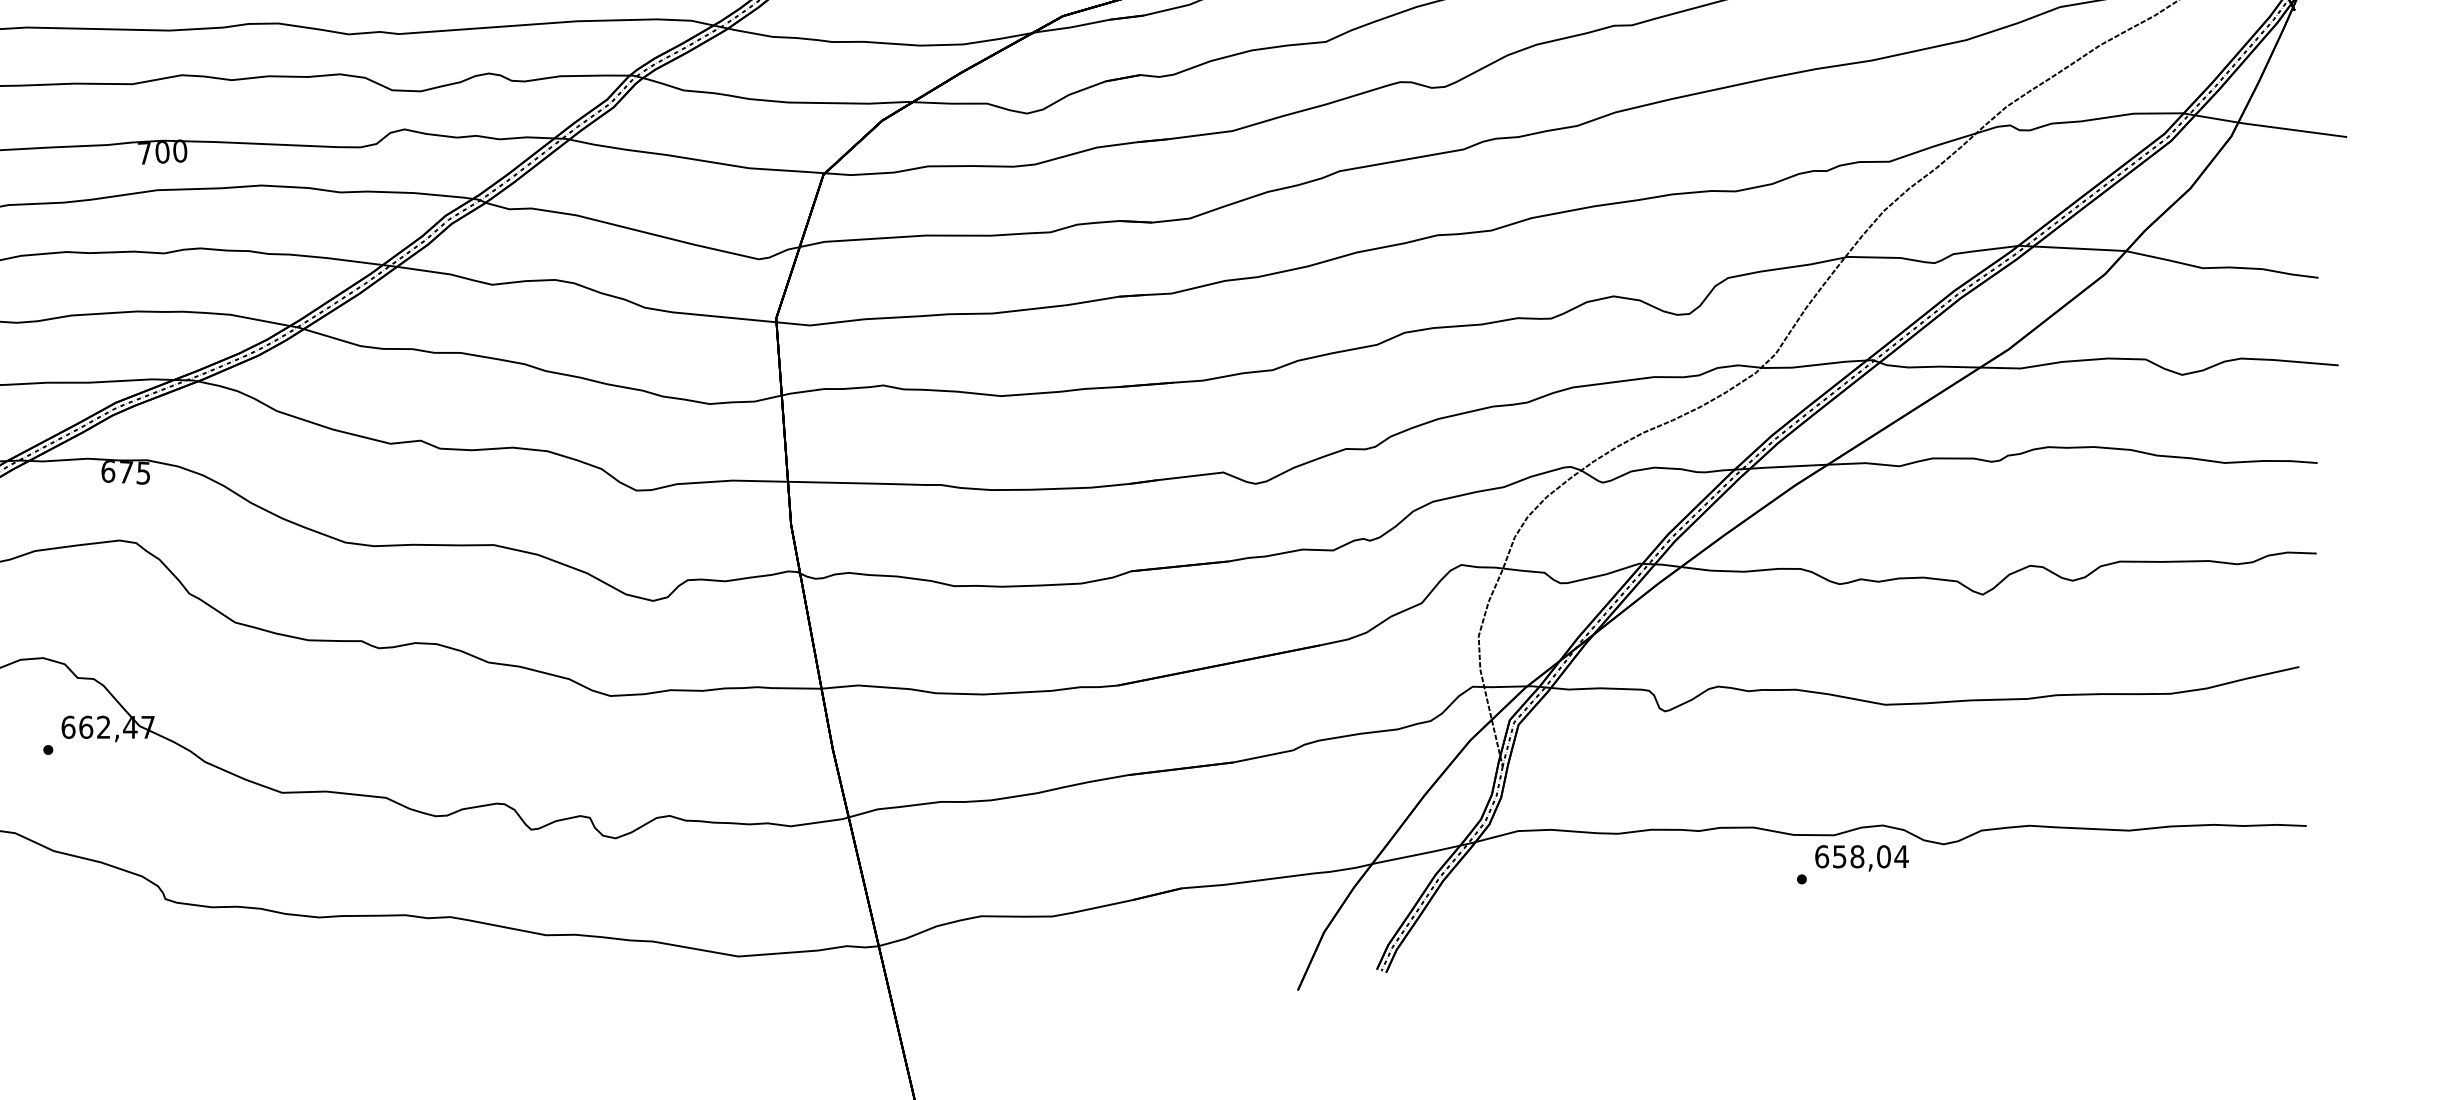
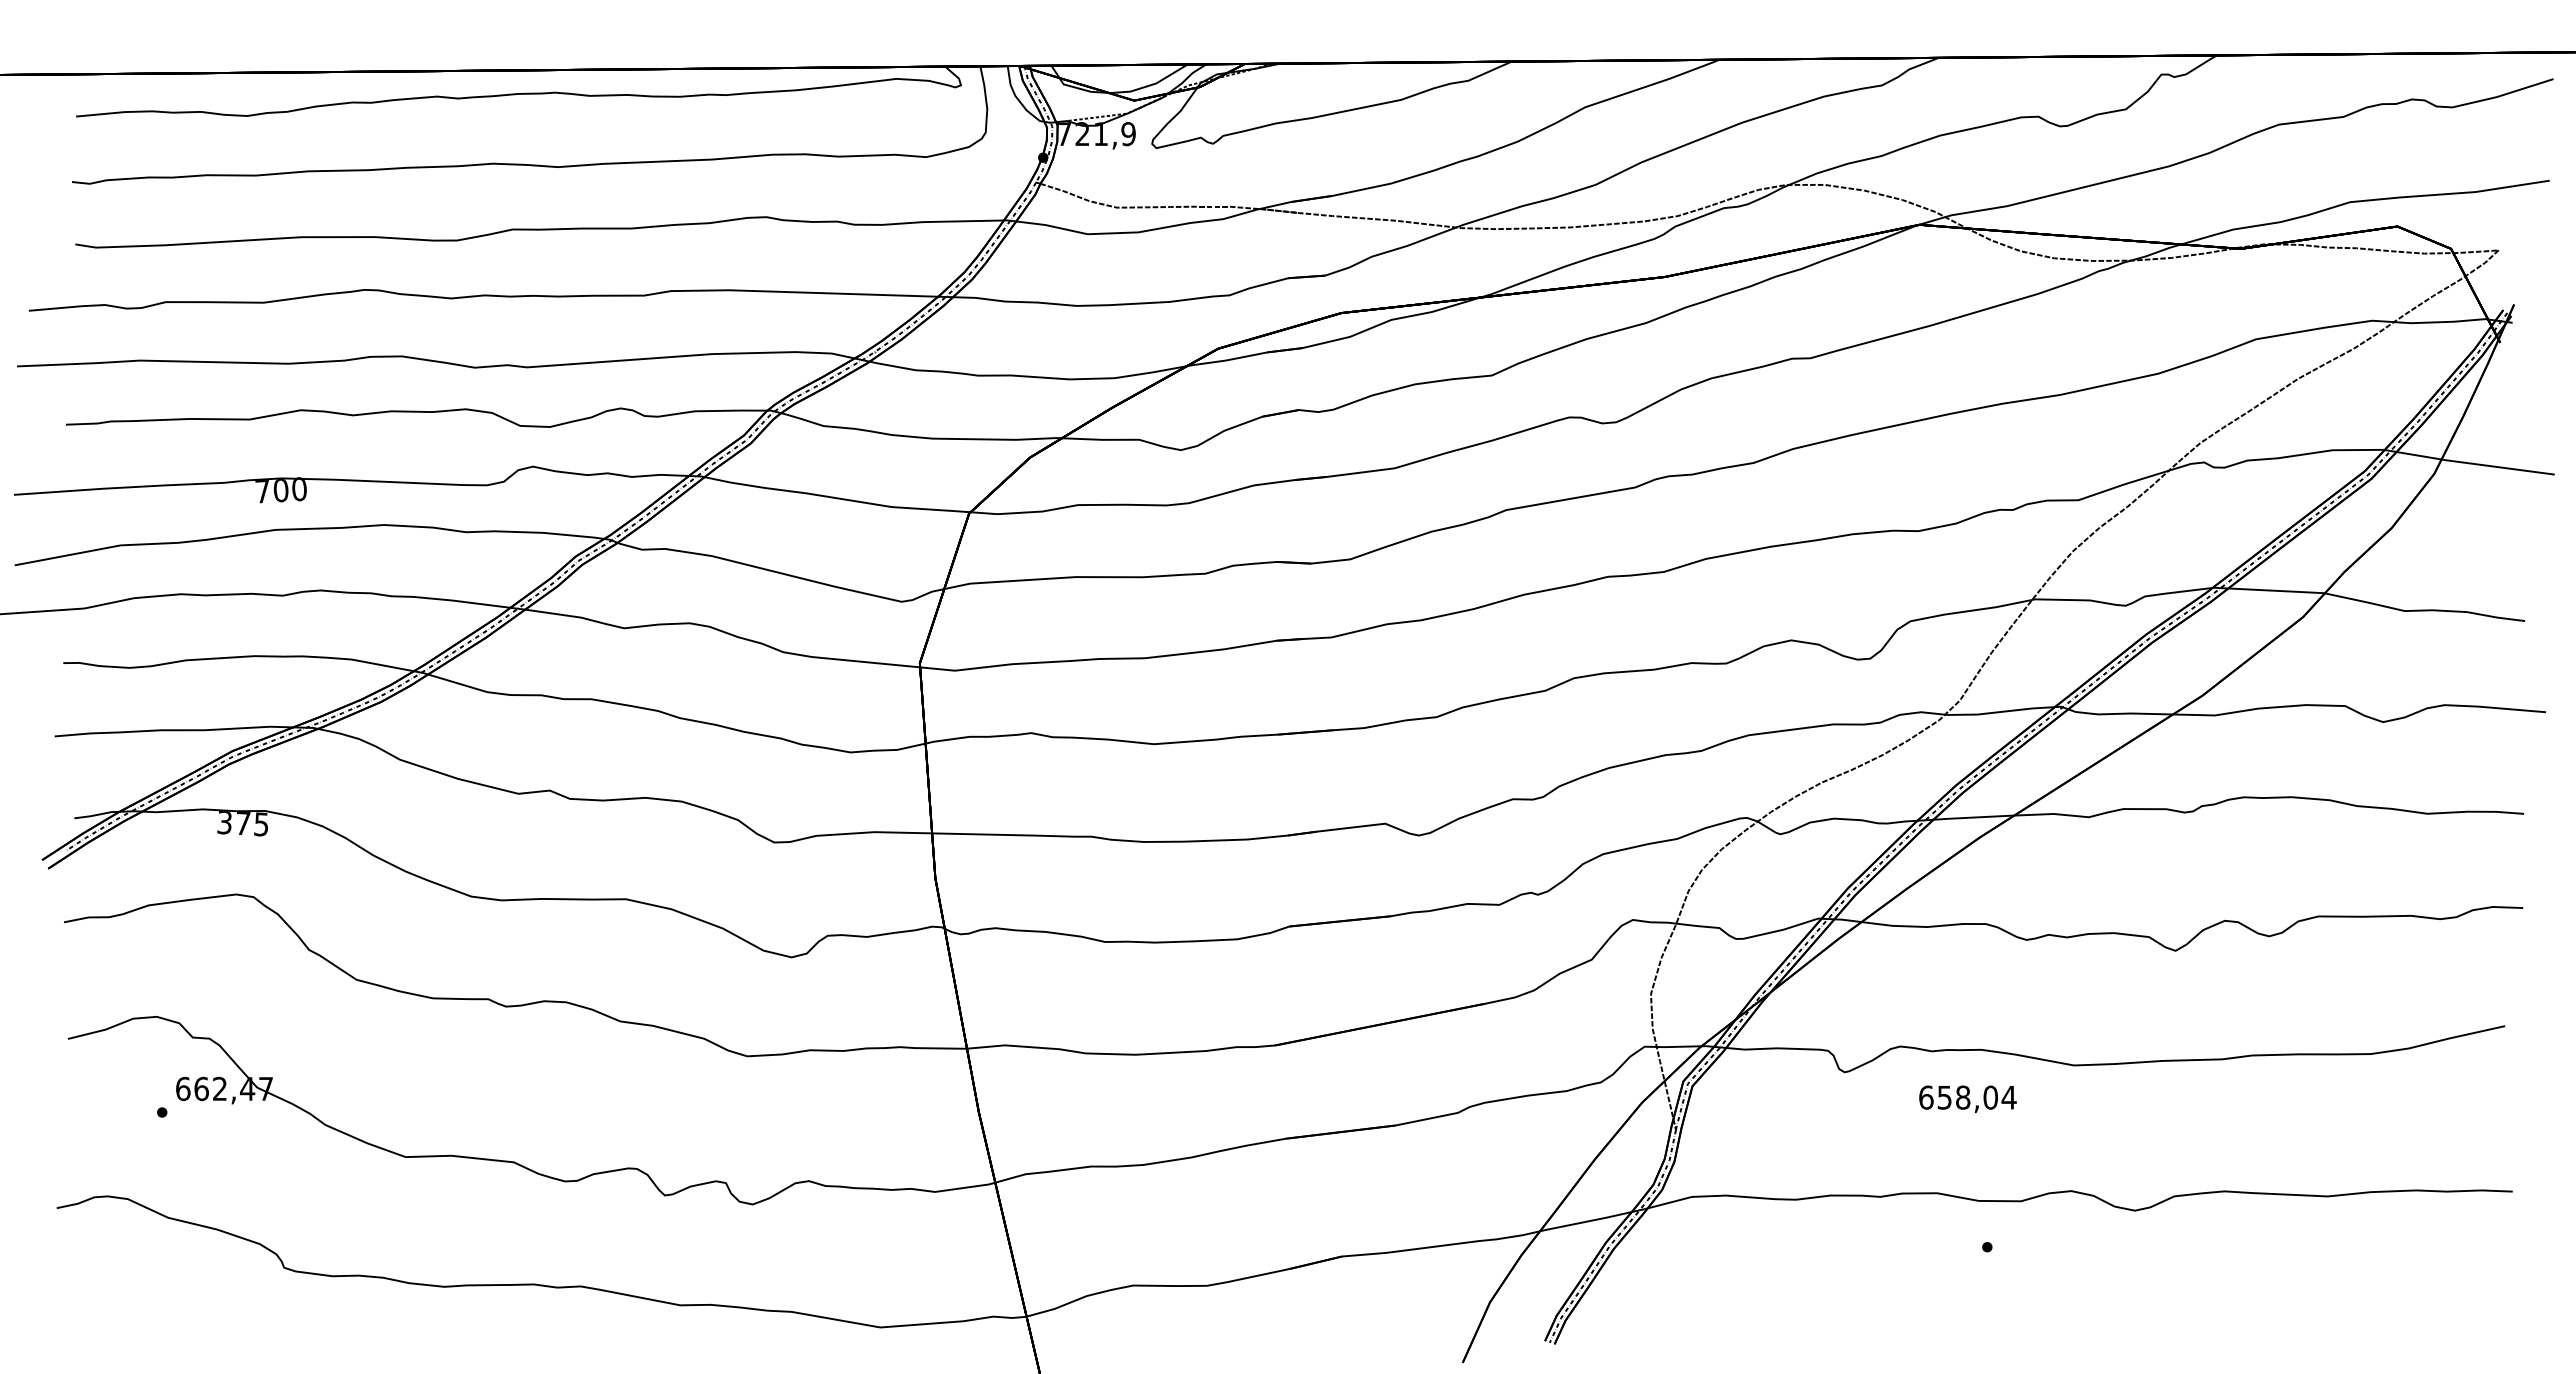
text: (108, 471) -> (224, 822), 675 -> 375
text: (1861, 858) -> (1967, 1099), moved

